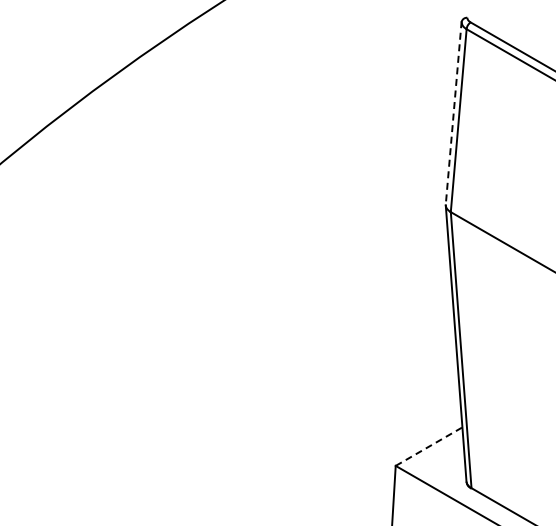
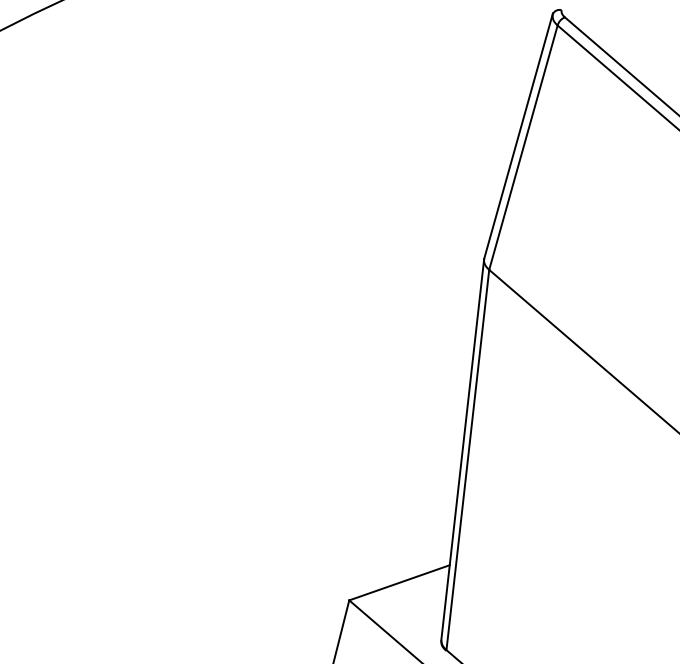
line: (453, 113) -> (518, 136), dashed -> solid
line: (429, 446) -> (400, 582), dashed -> solid

